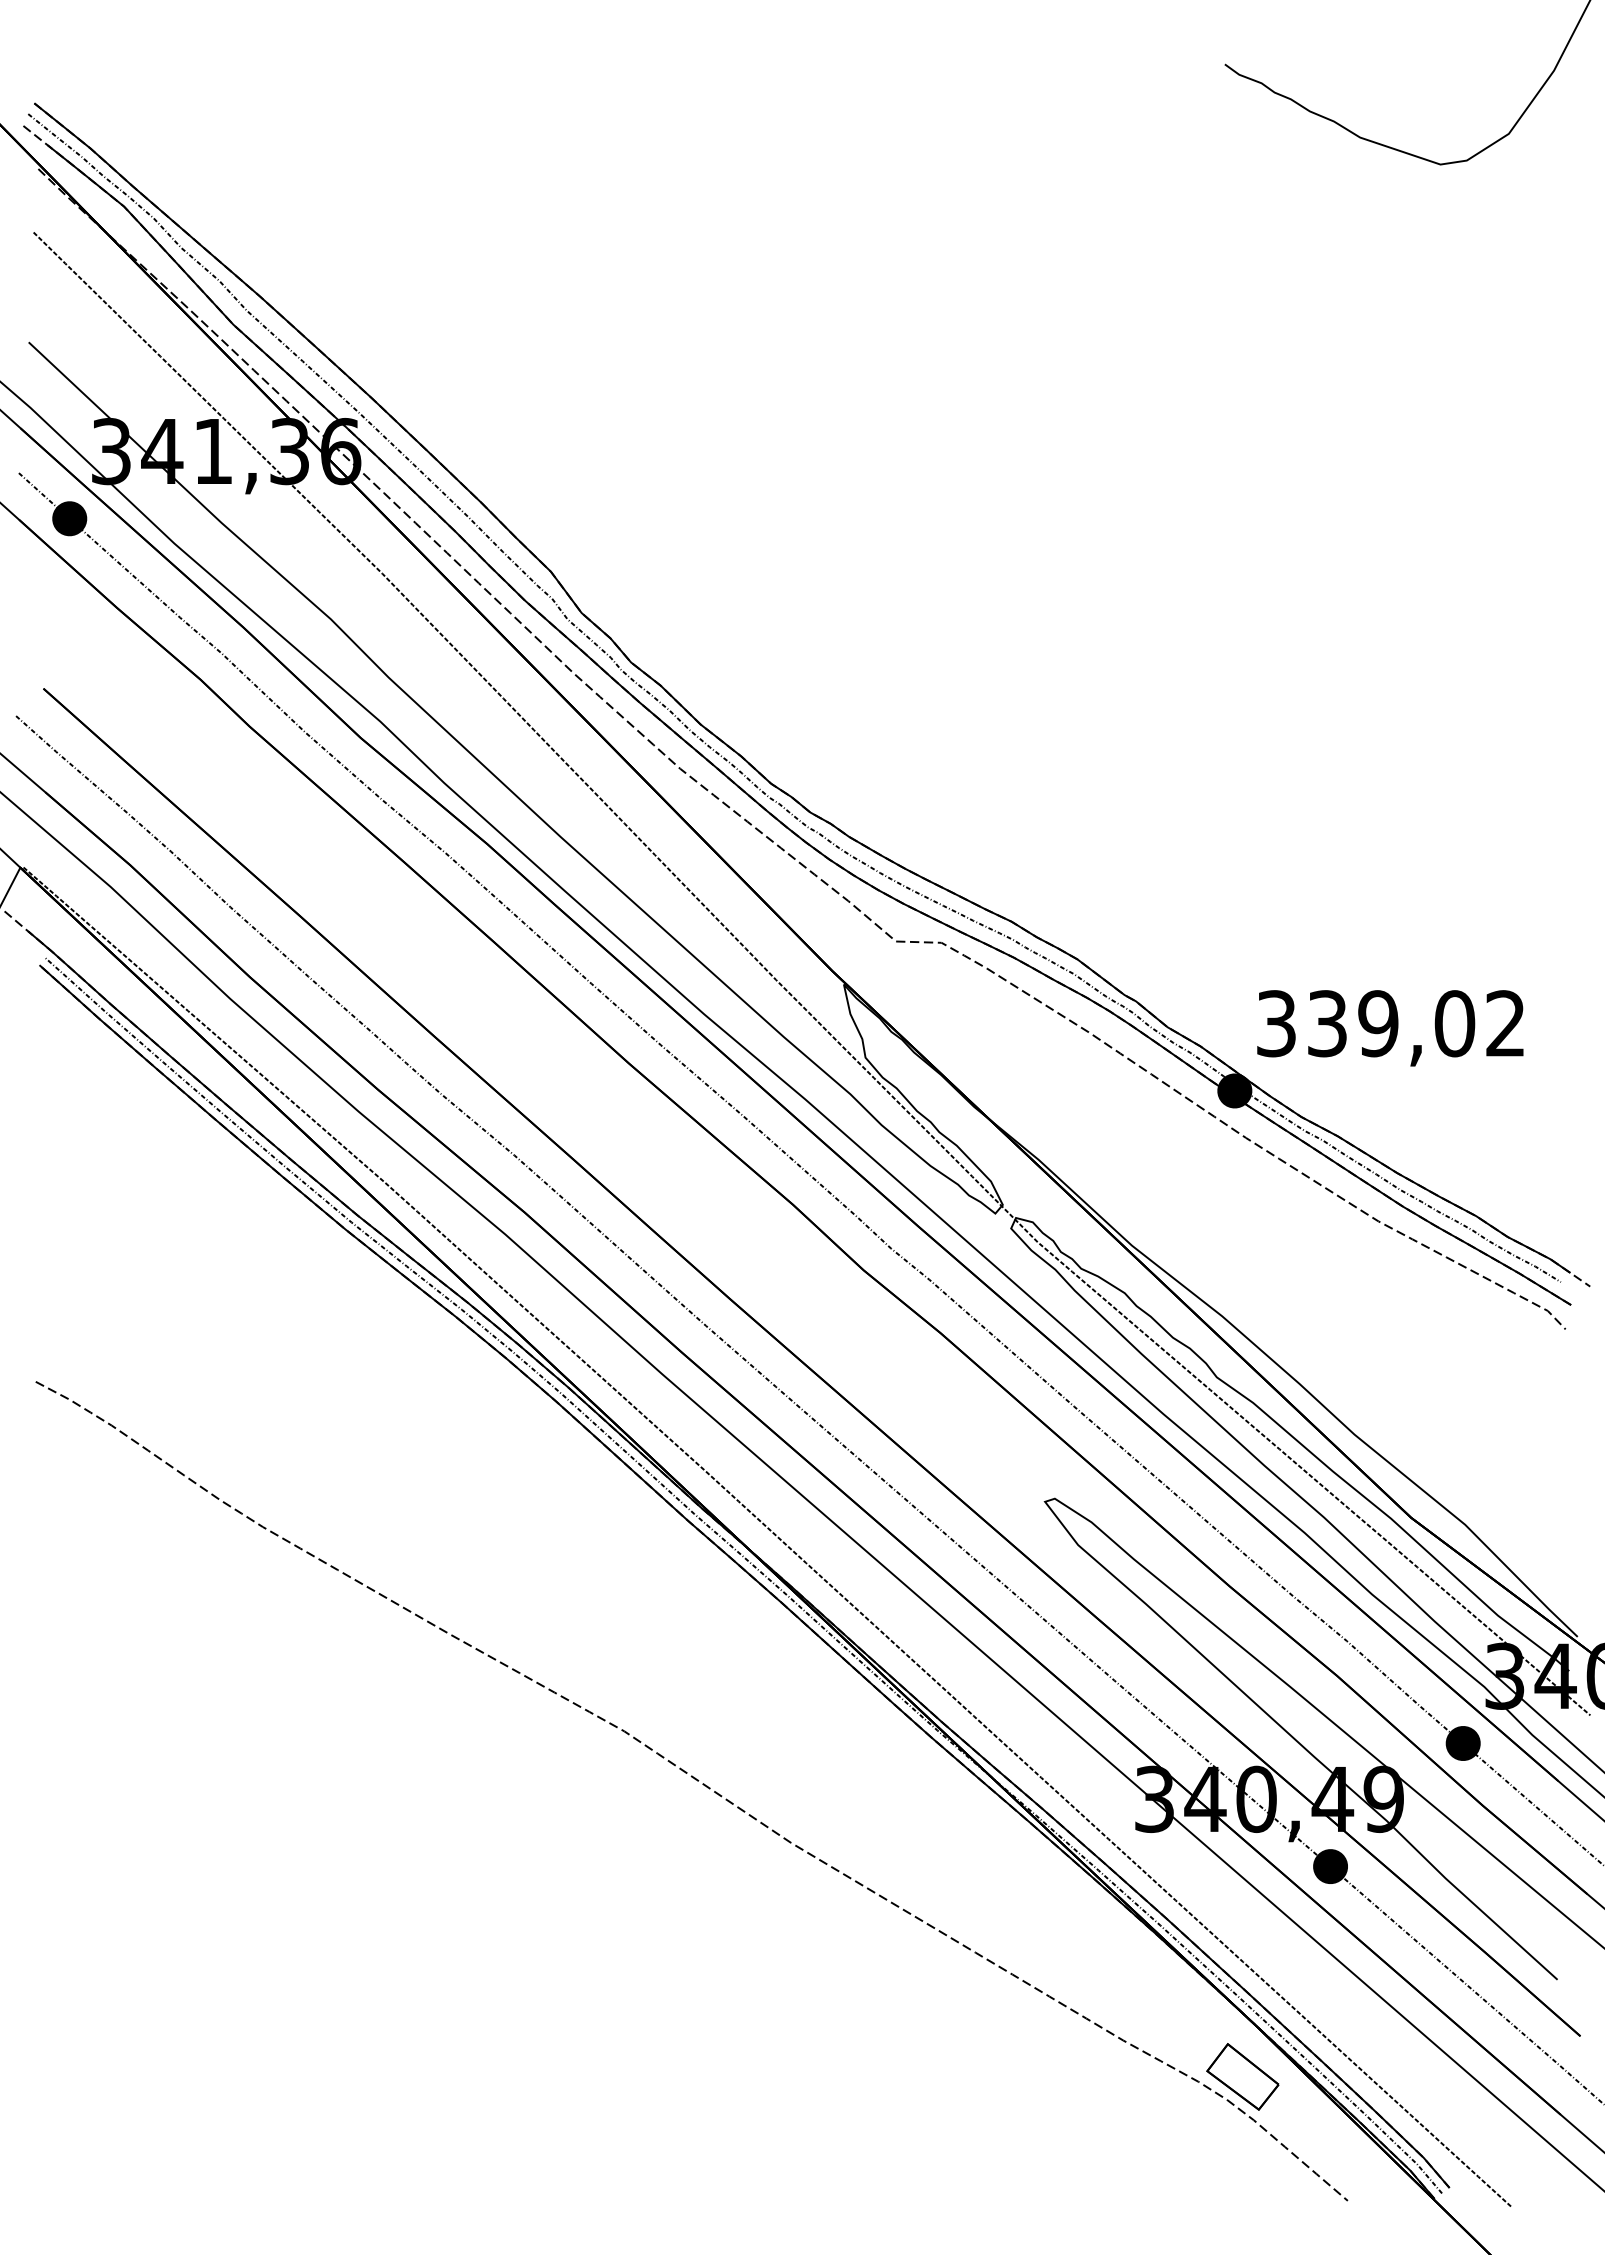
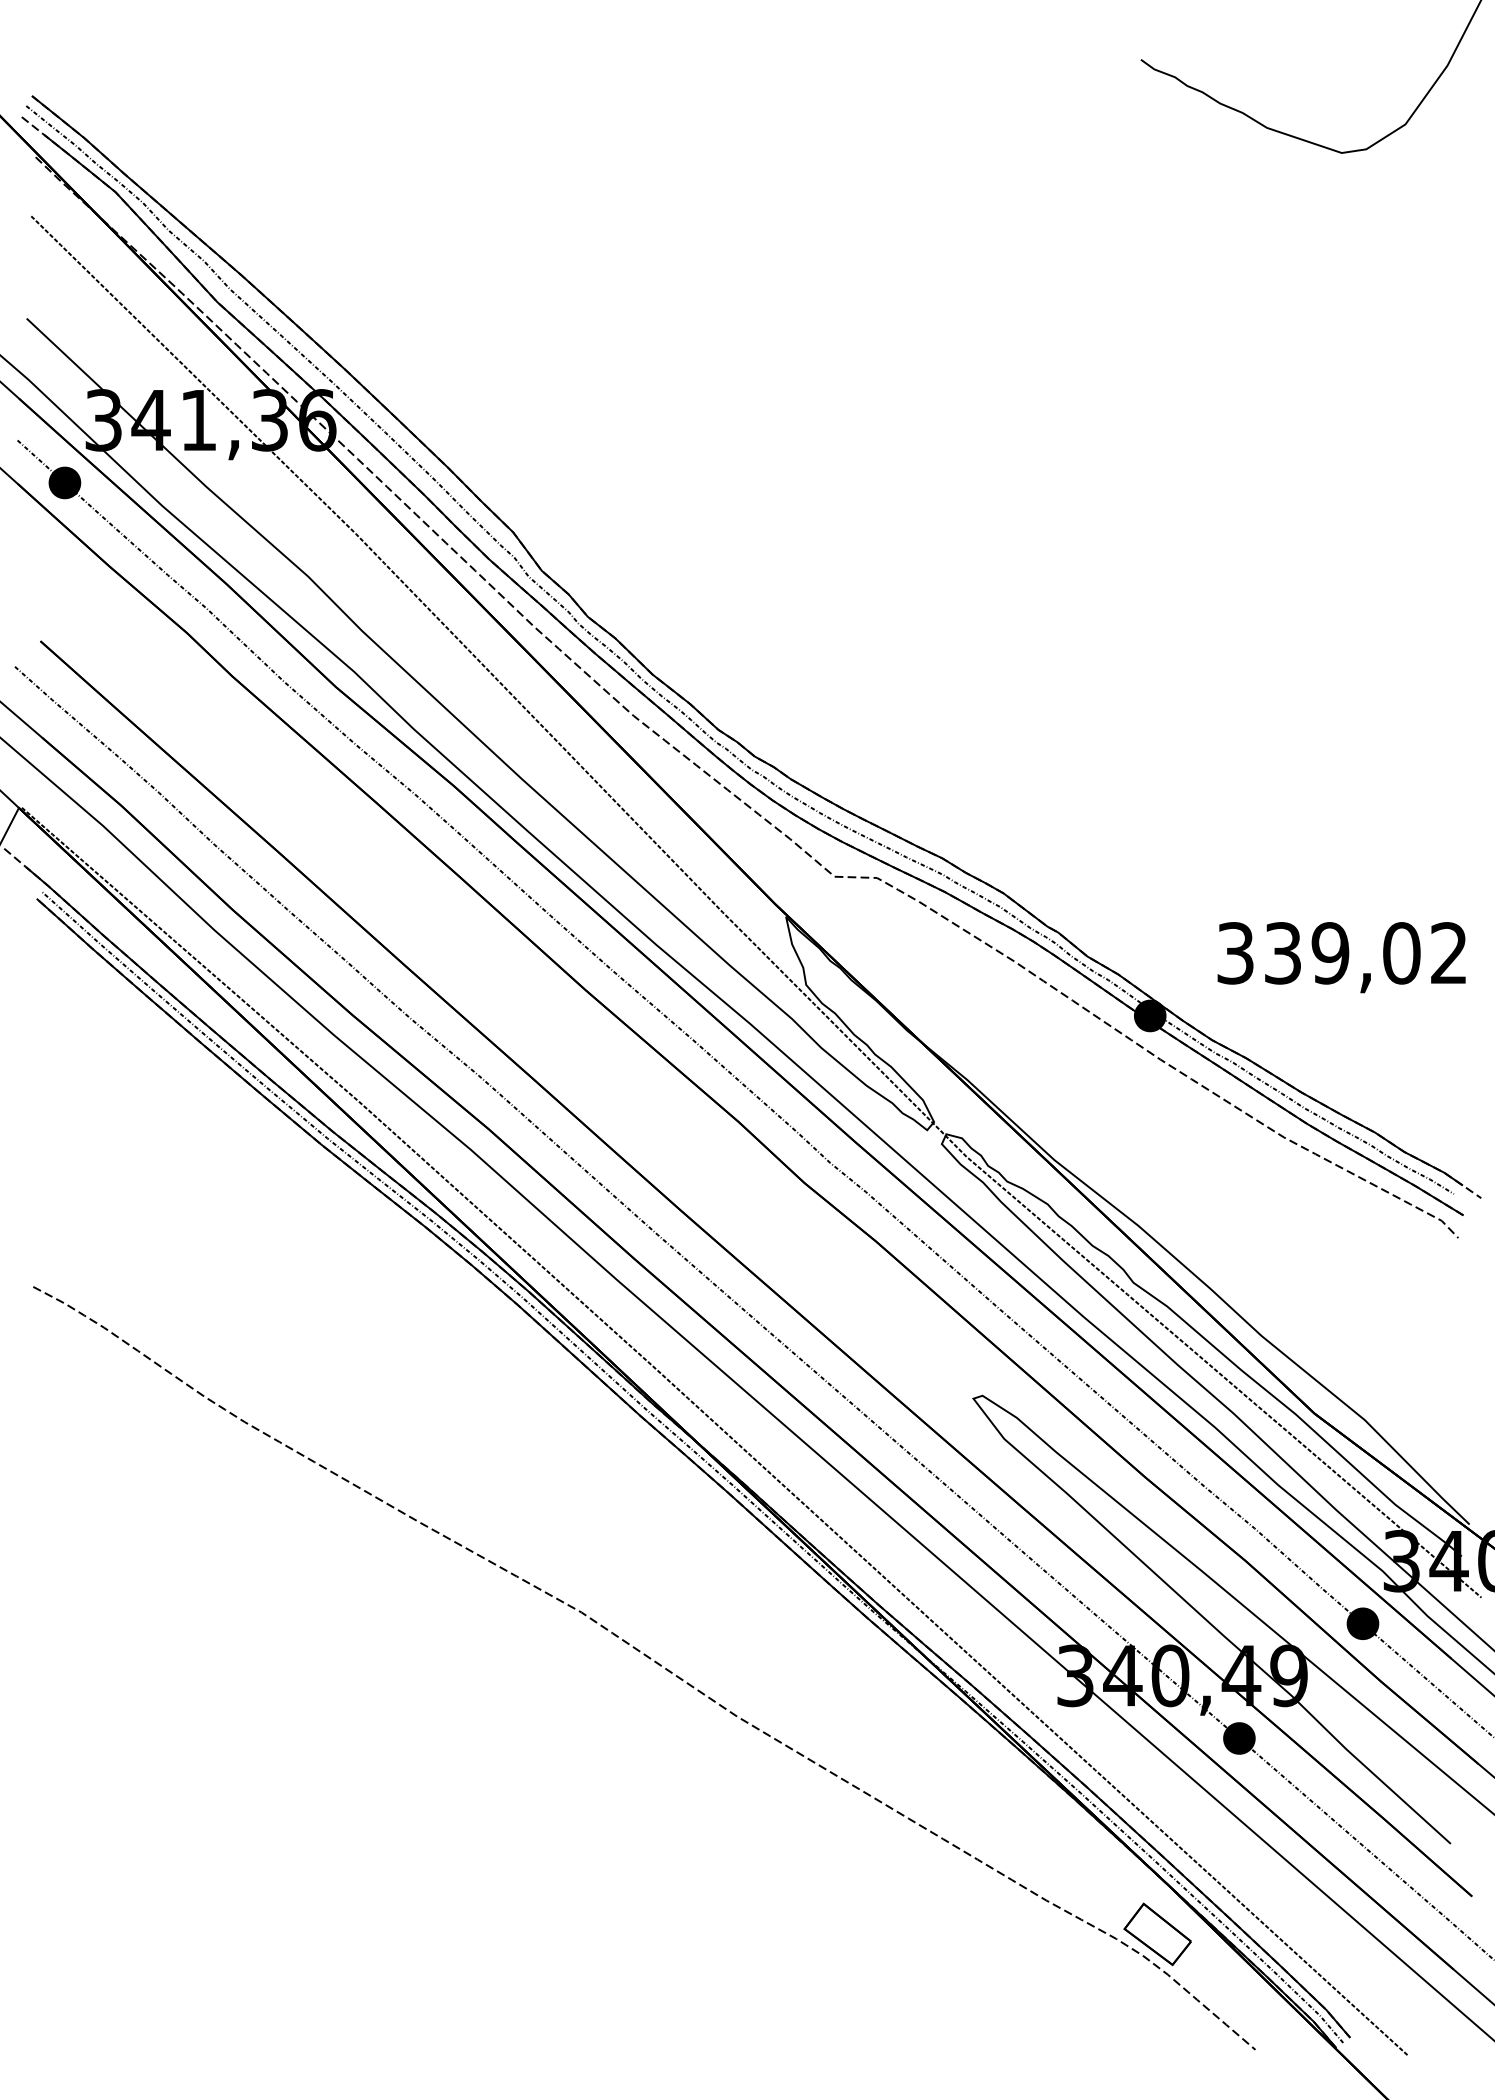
text: (1390, 1028) -> (1341, 957), moved

